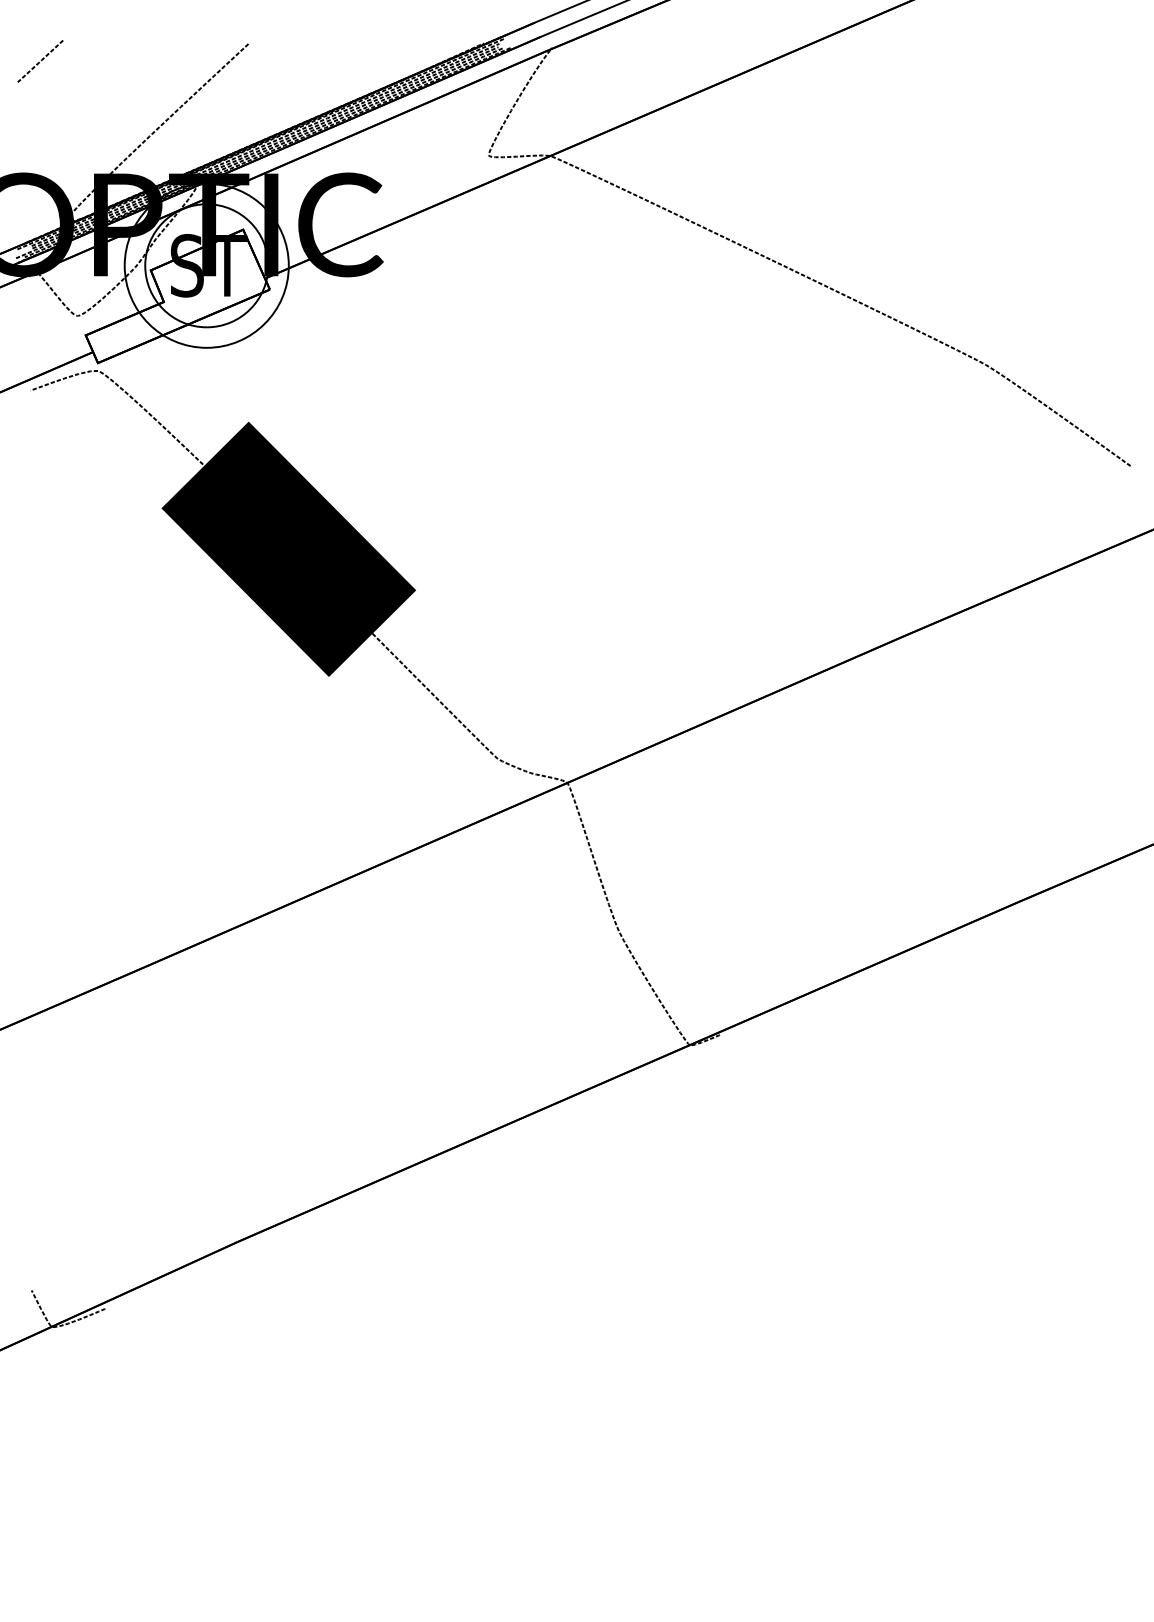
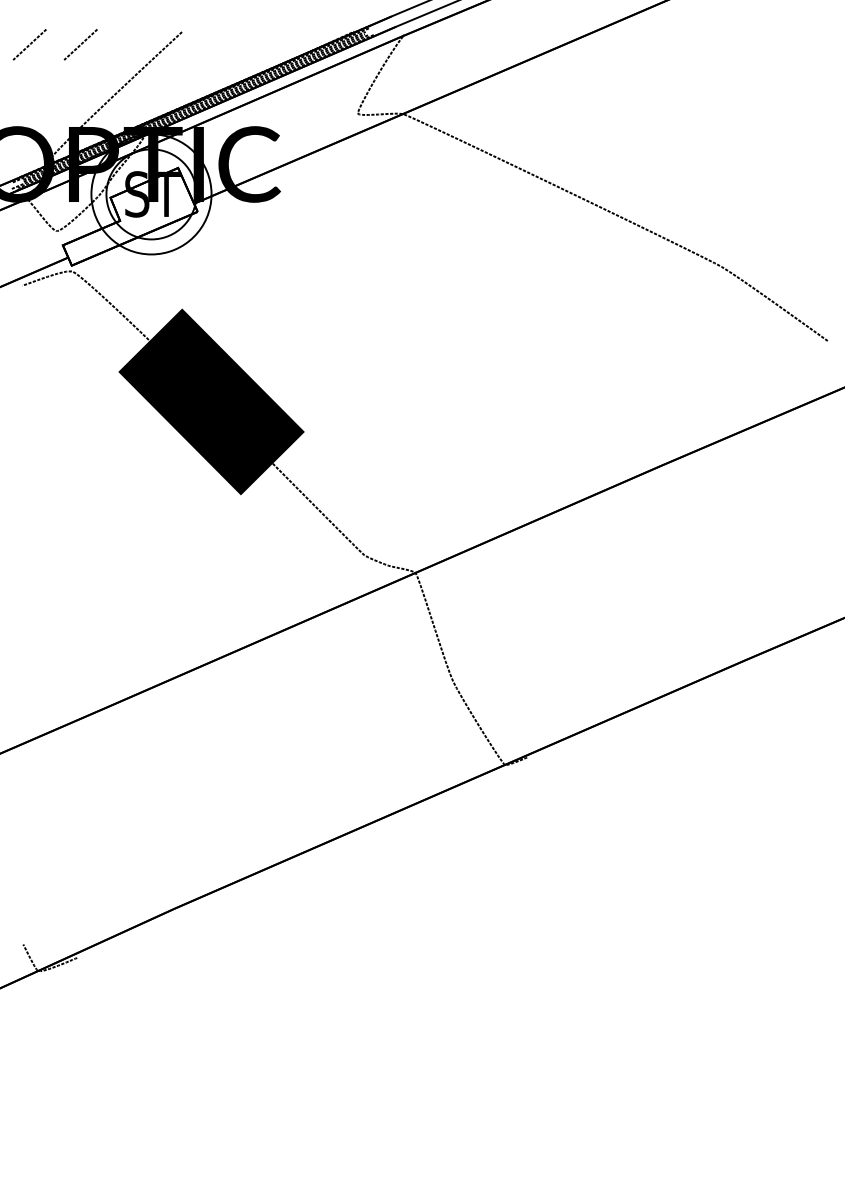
line: (109, 59) -> (80, 43), added

